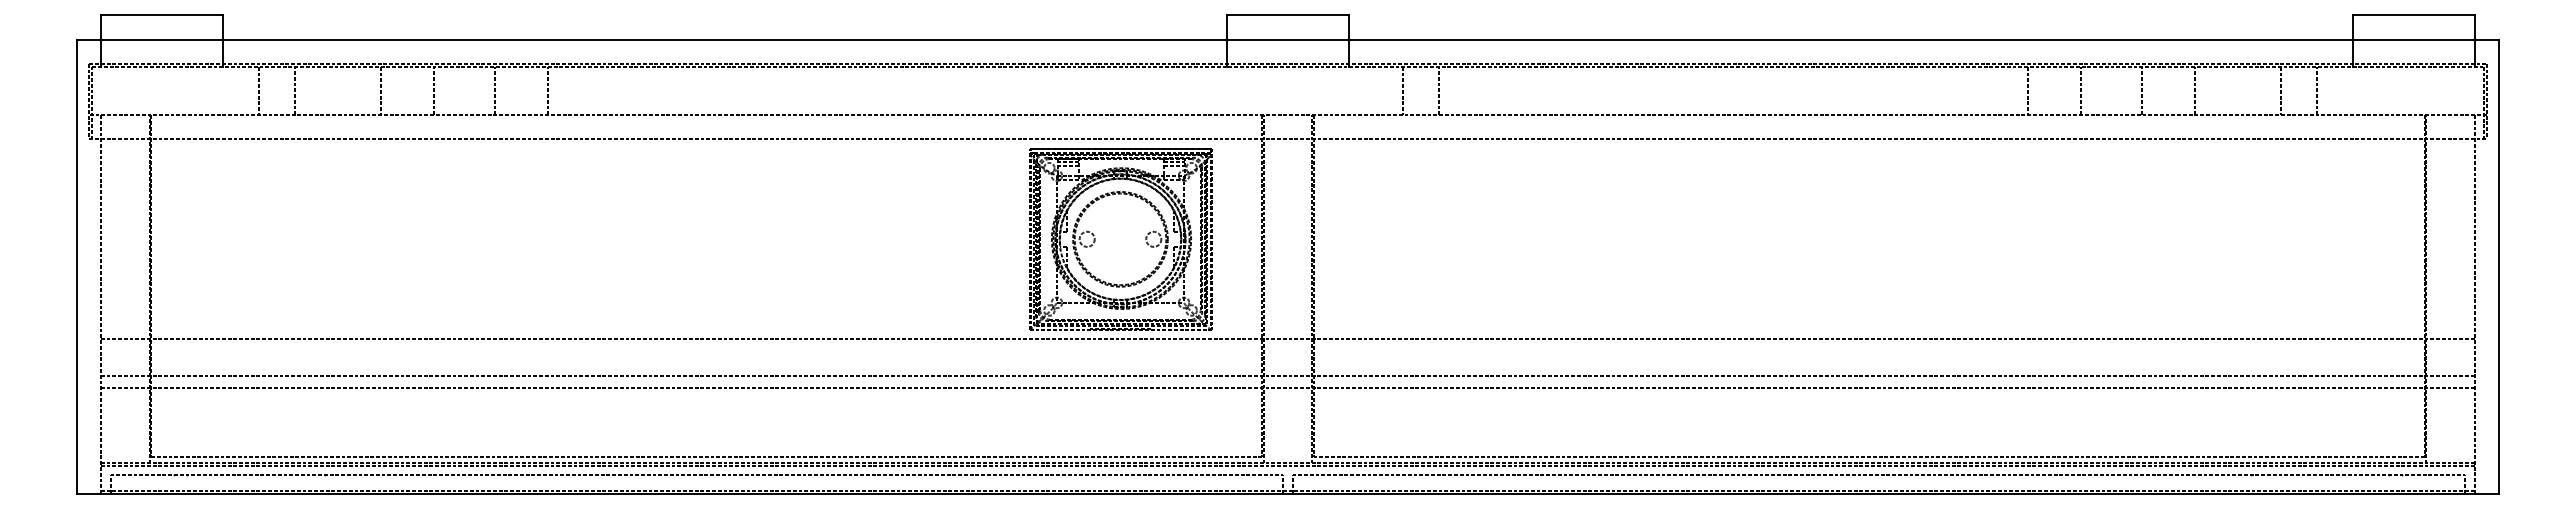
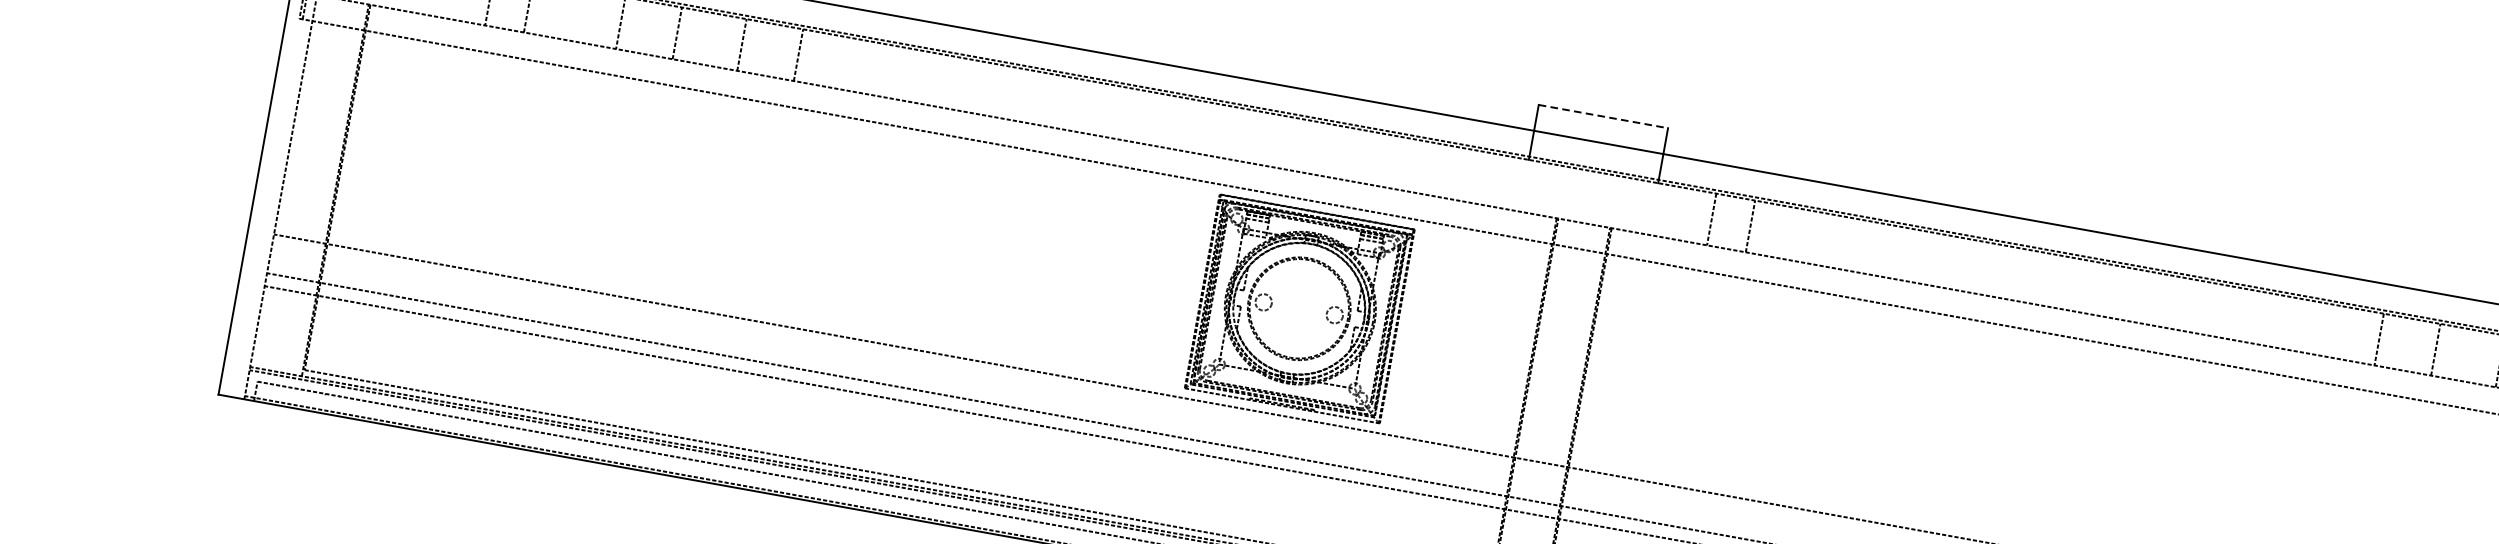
line: (1288, 15) -> (1603, 116), solid -> dashed
part: (1120, 239) -> (1299, 308), moved

